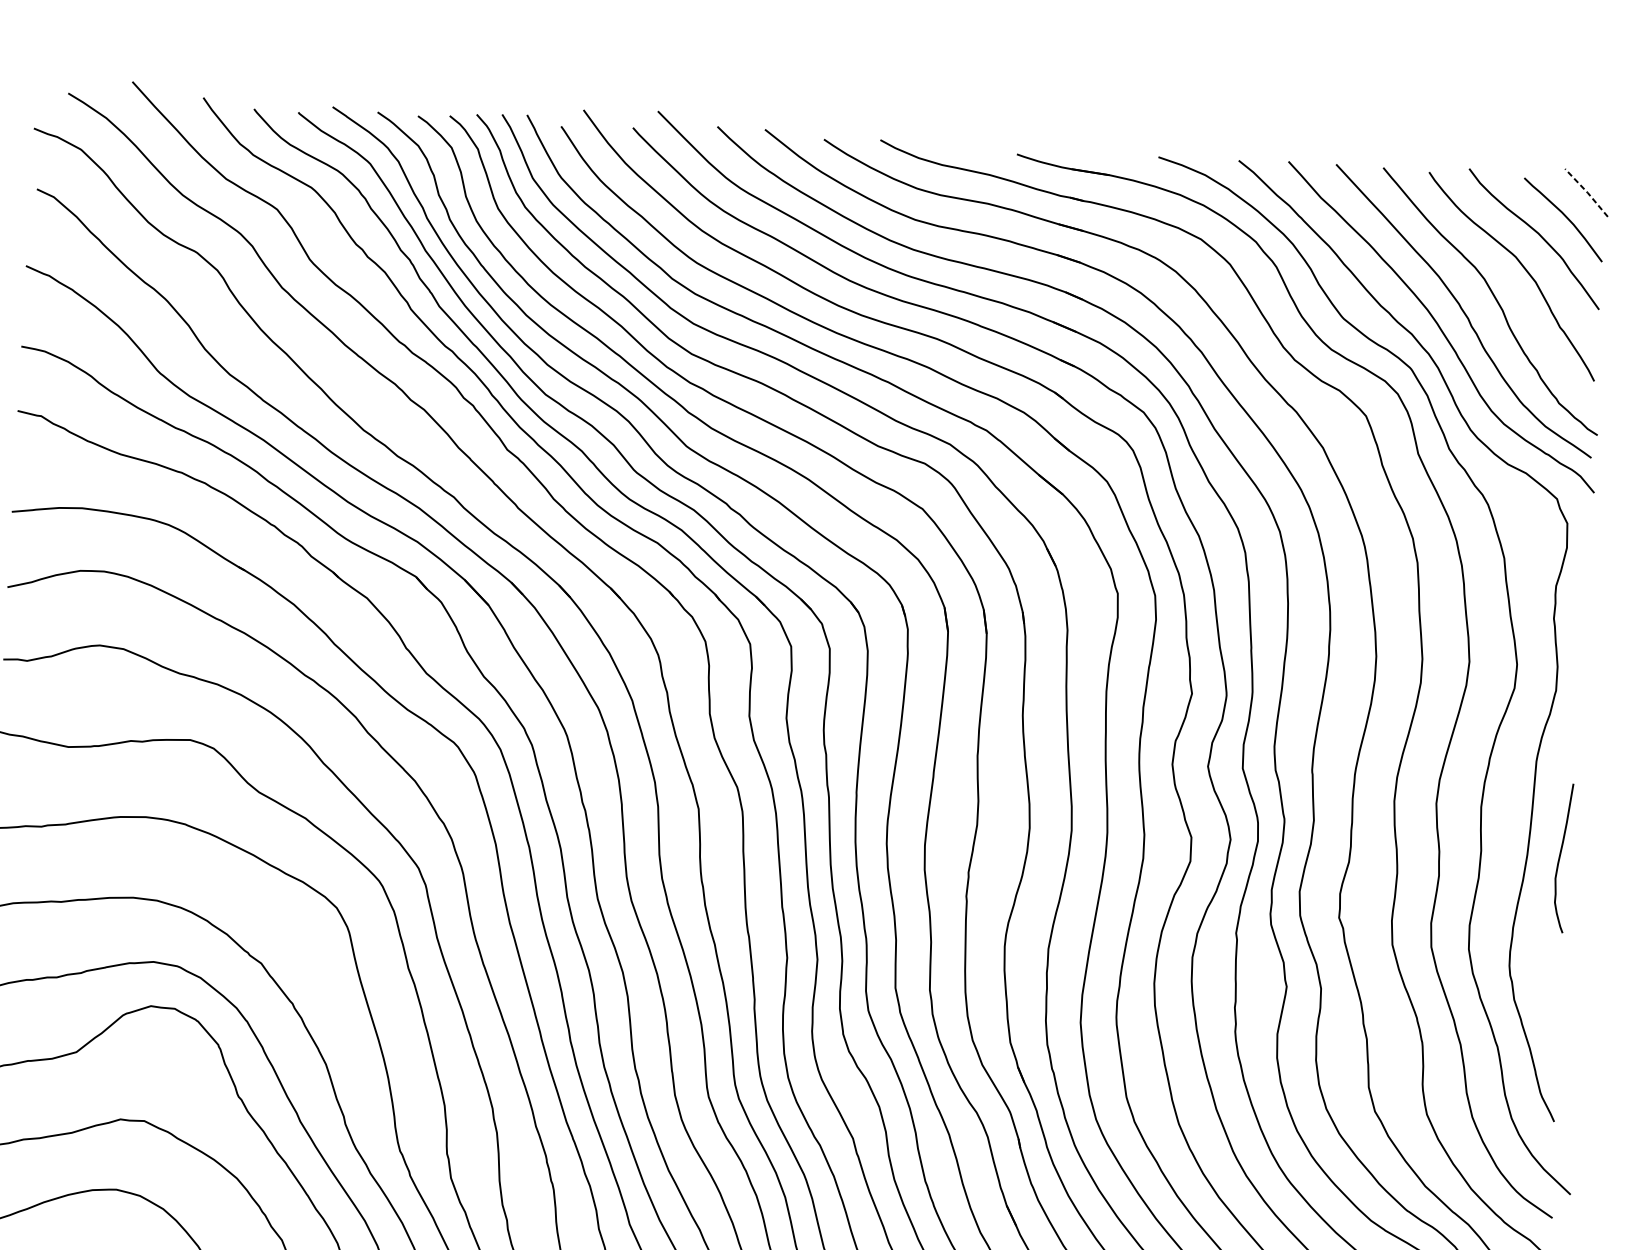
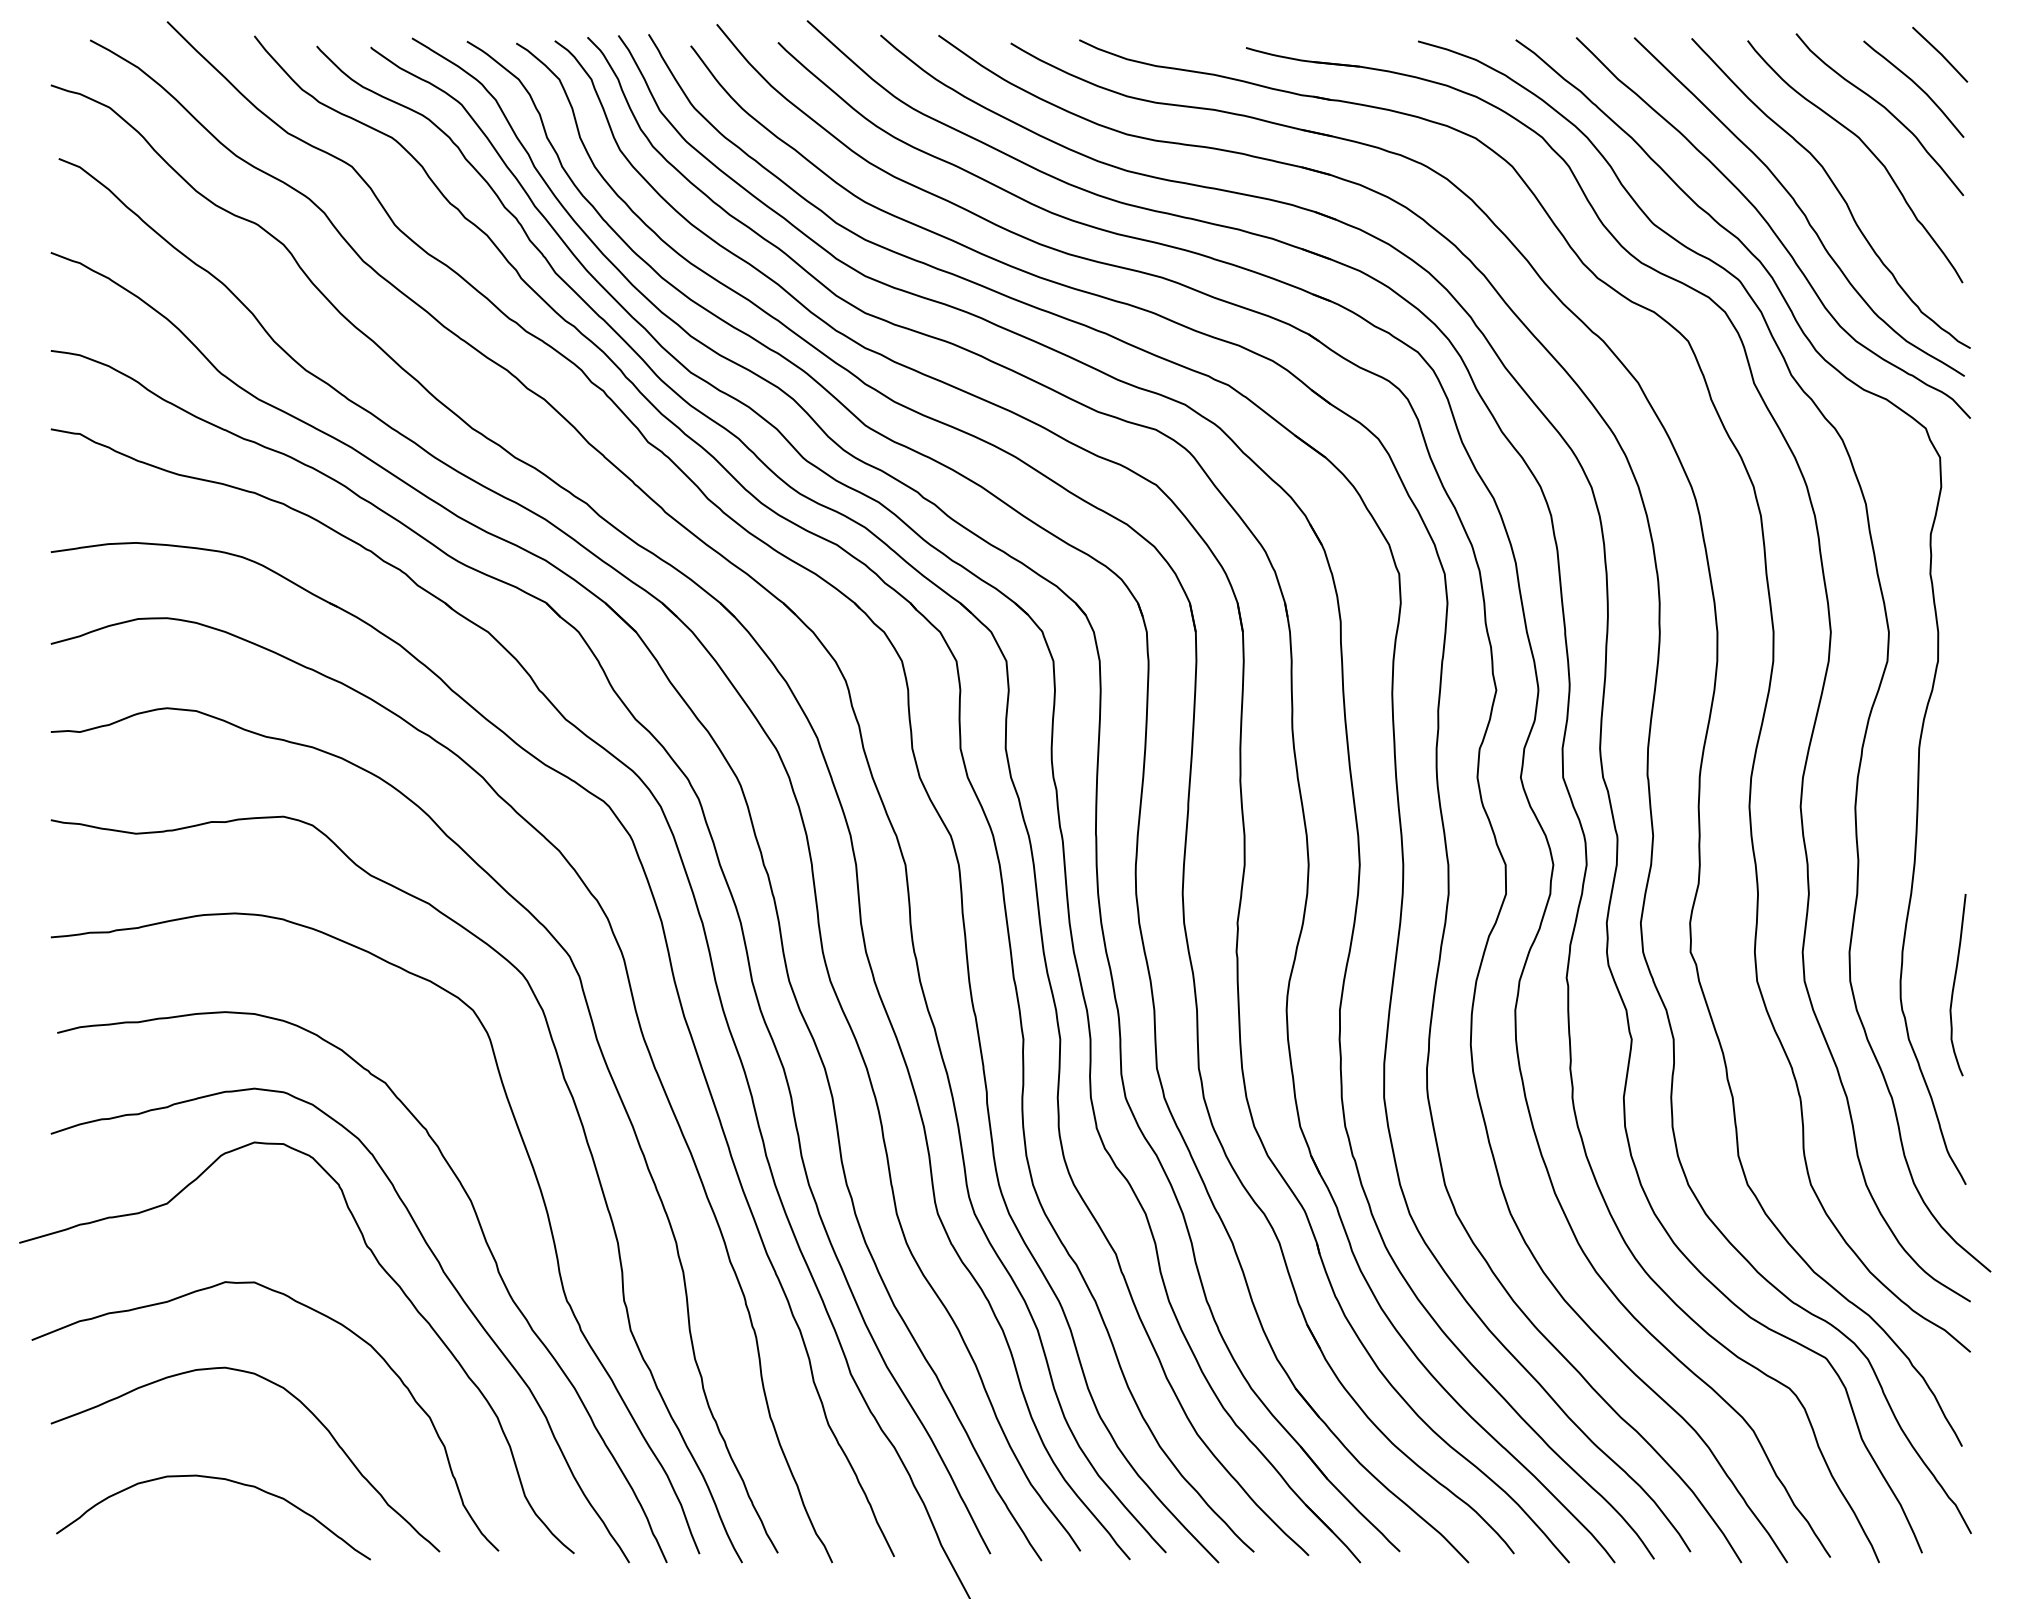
line: (1587, 192) -> (1941, 54), dashed -> solid
curve: (1559, 858) -> (1954, 985), moved

